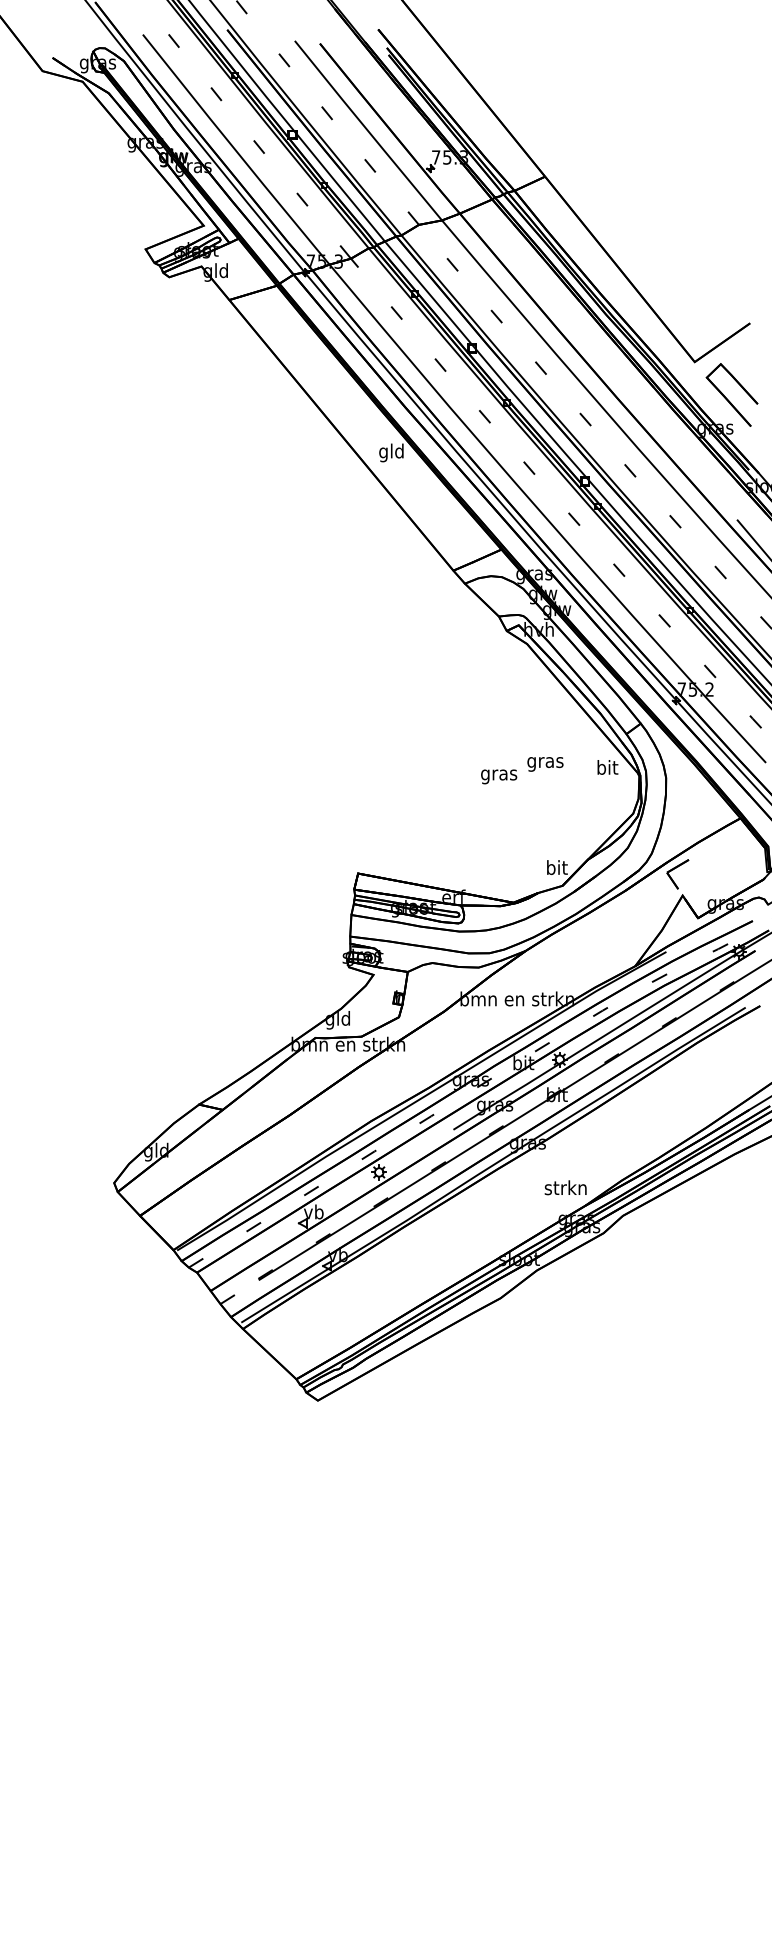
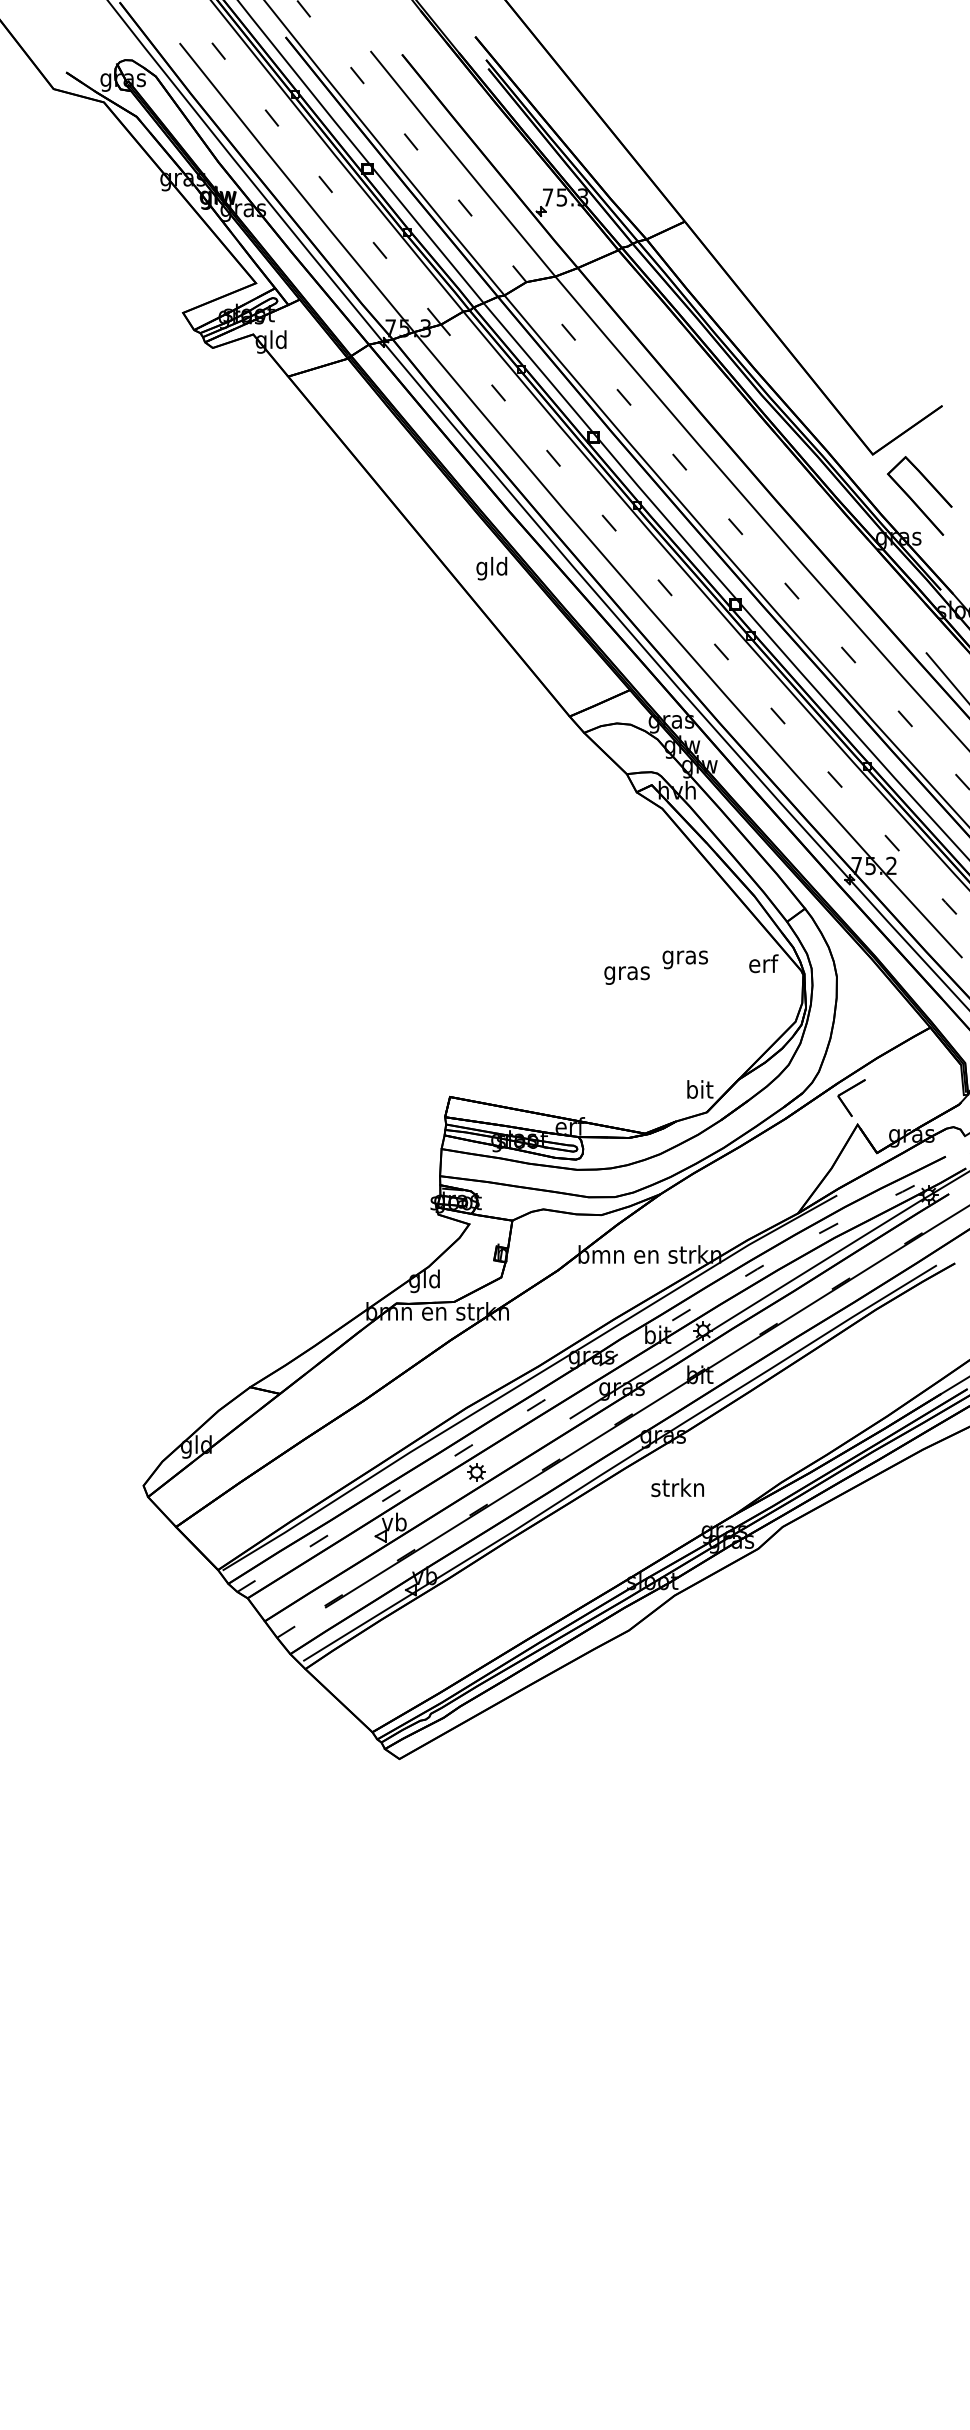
text: (607, 767) -> (763, 963), bit -> erf
text: (565, 1187) -> (677, 1487), moved

